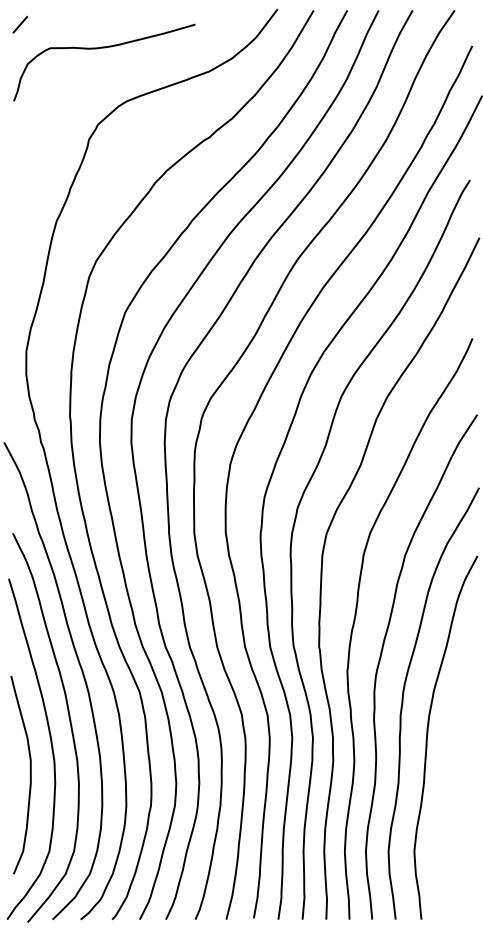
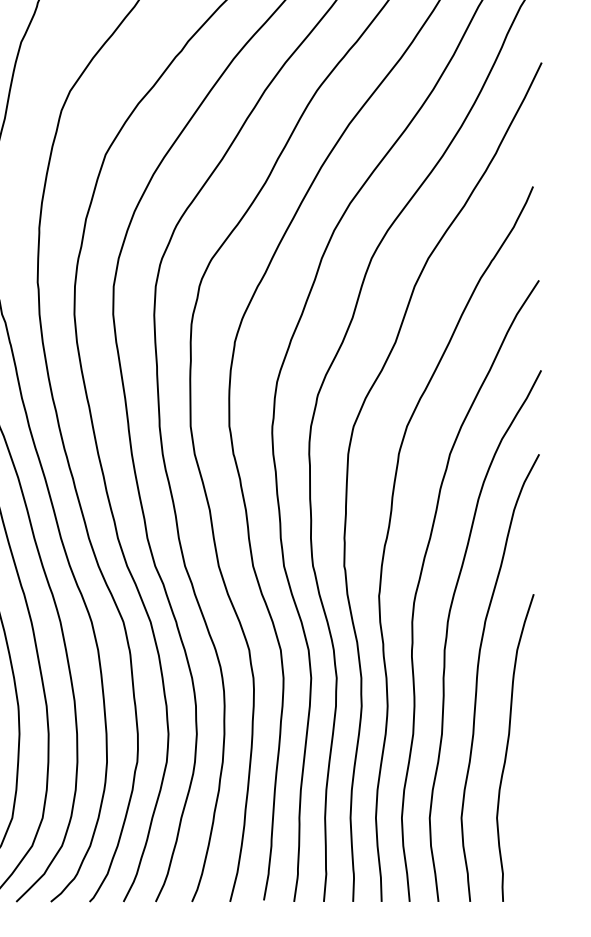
curve: (452, 794) -> (508, 747), added

